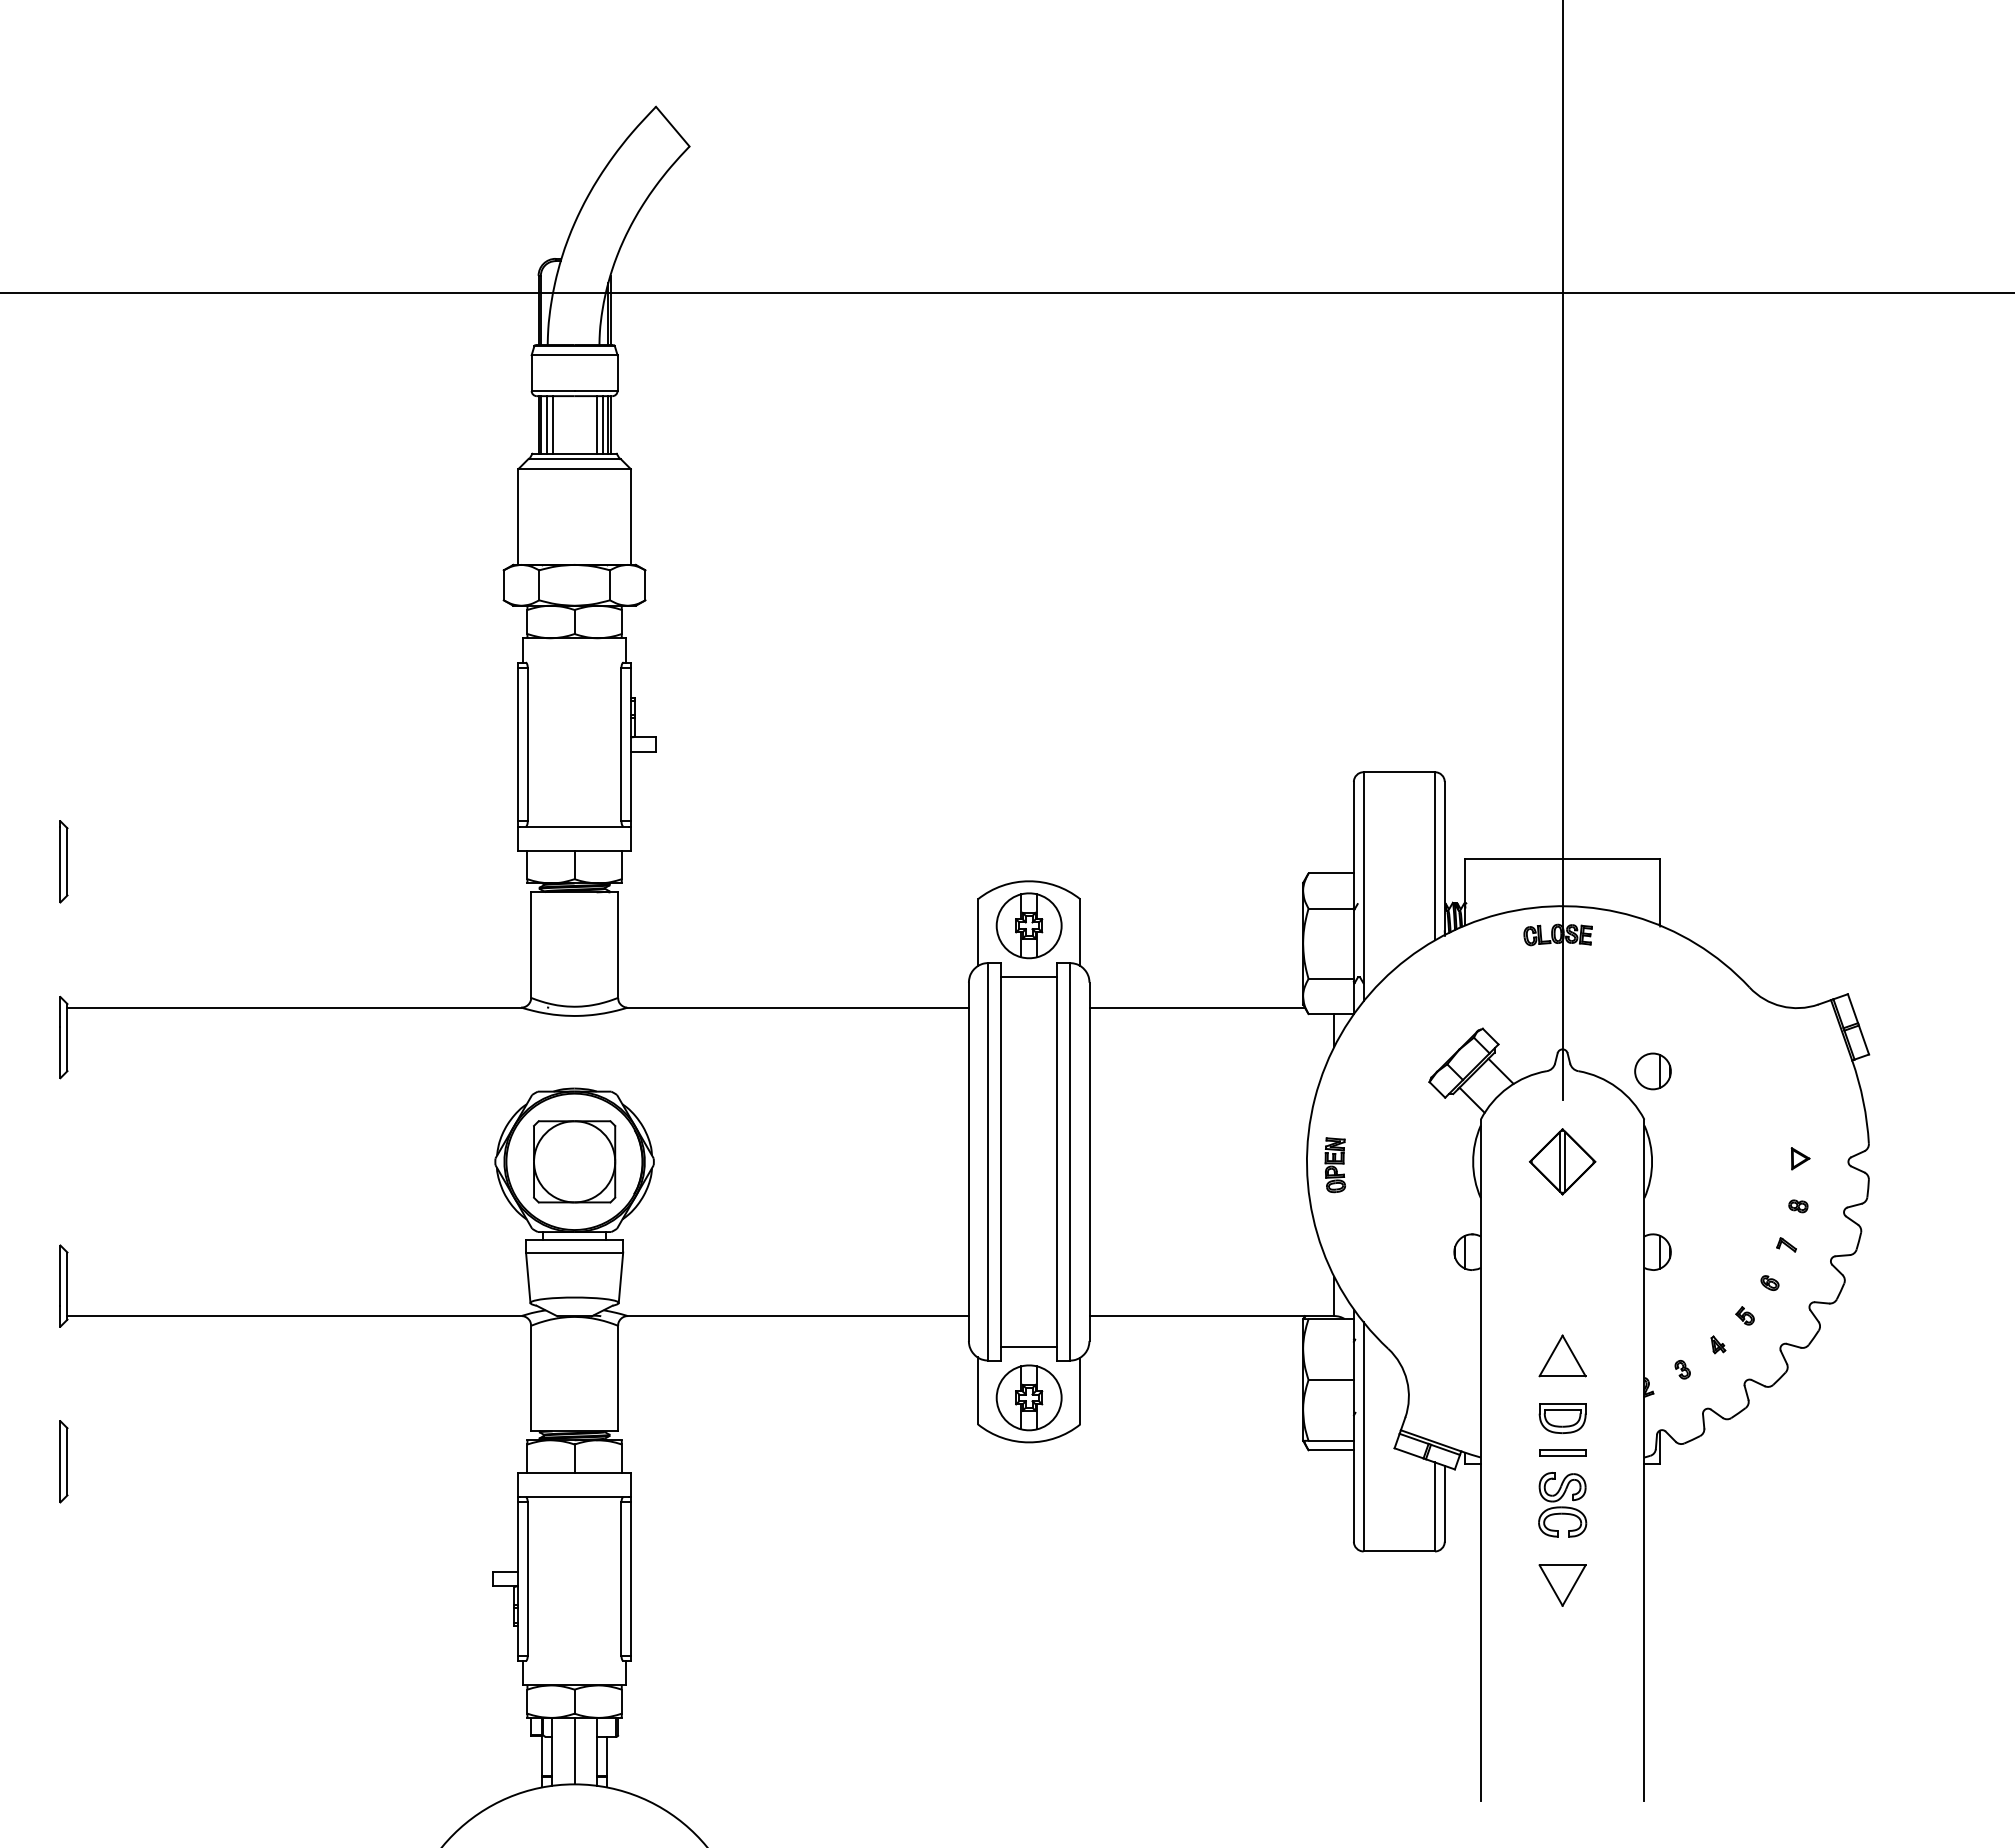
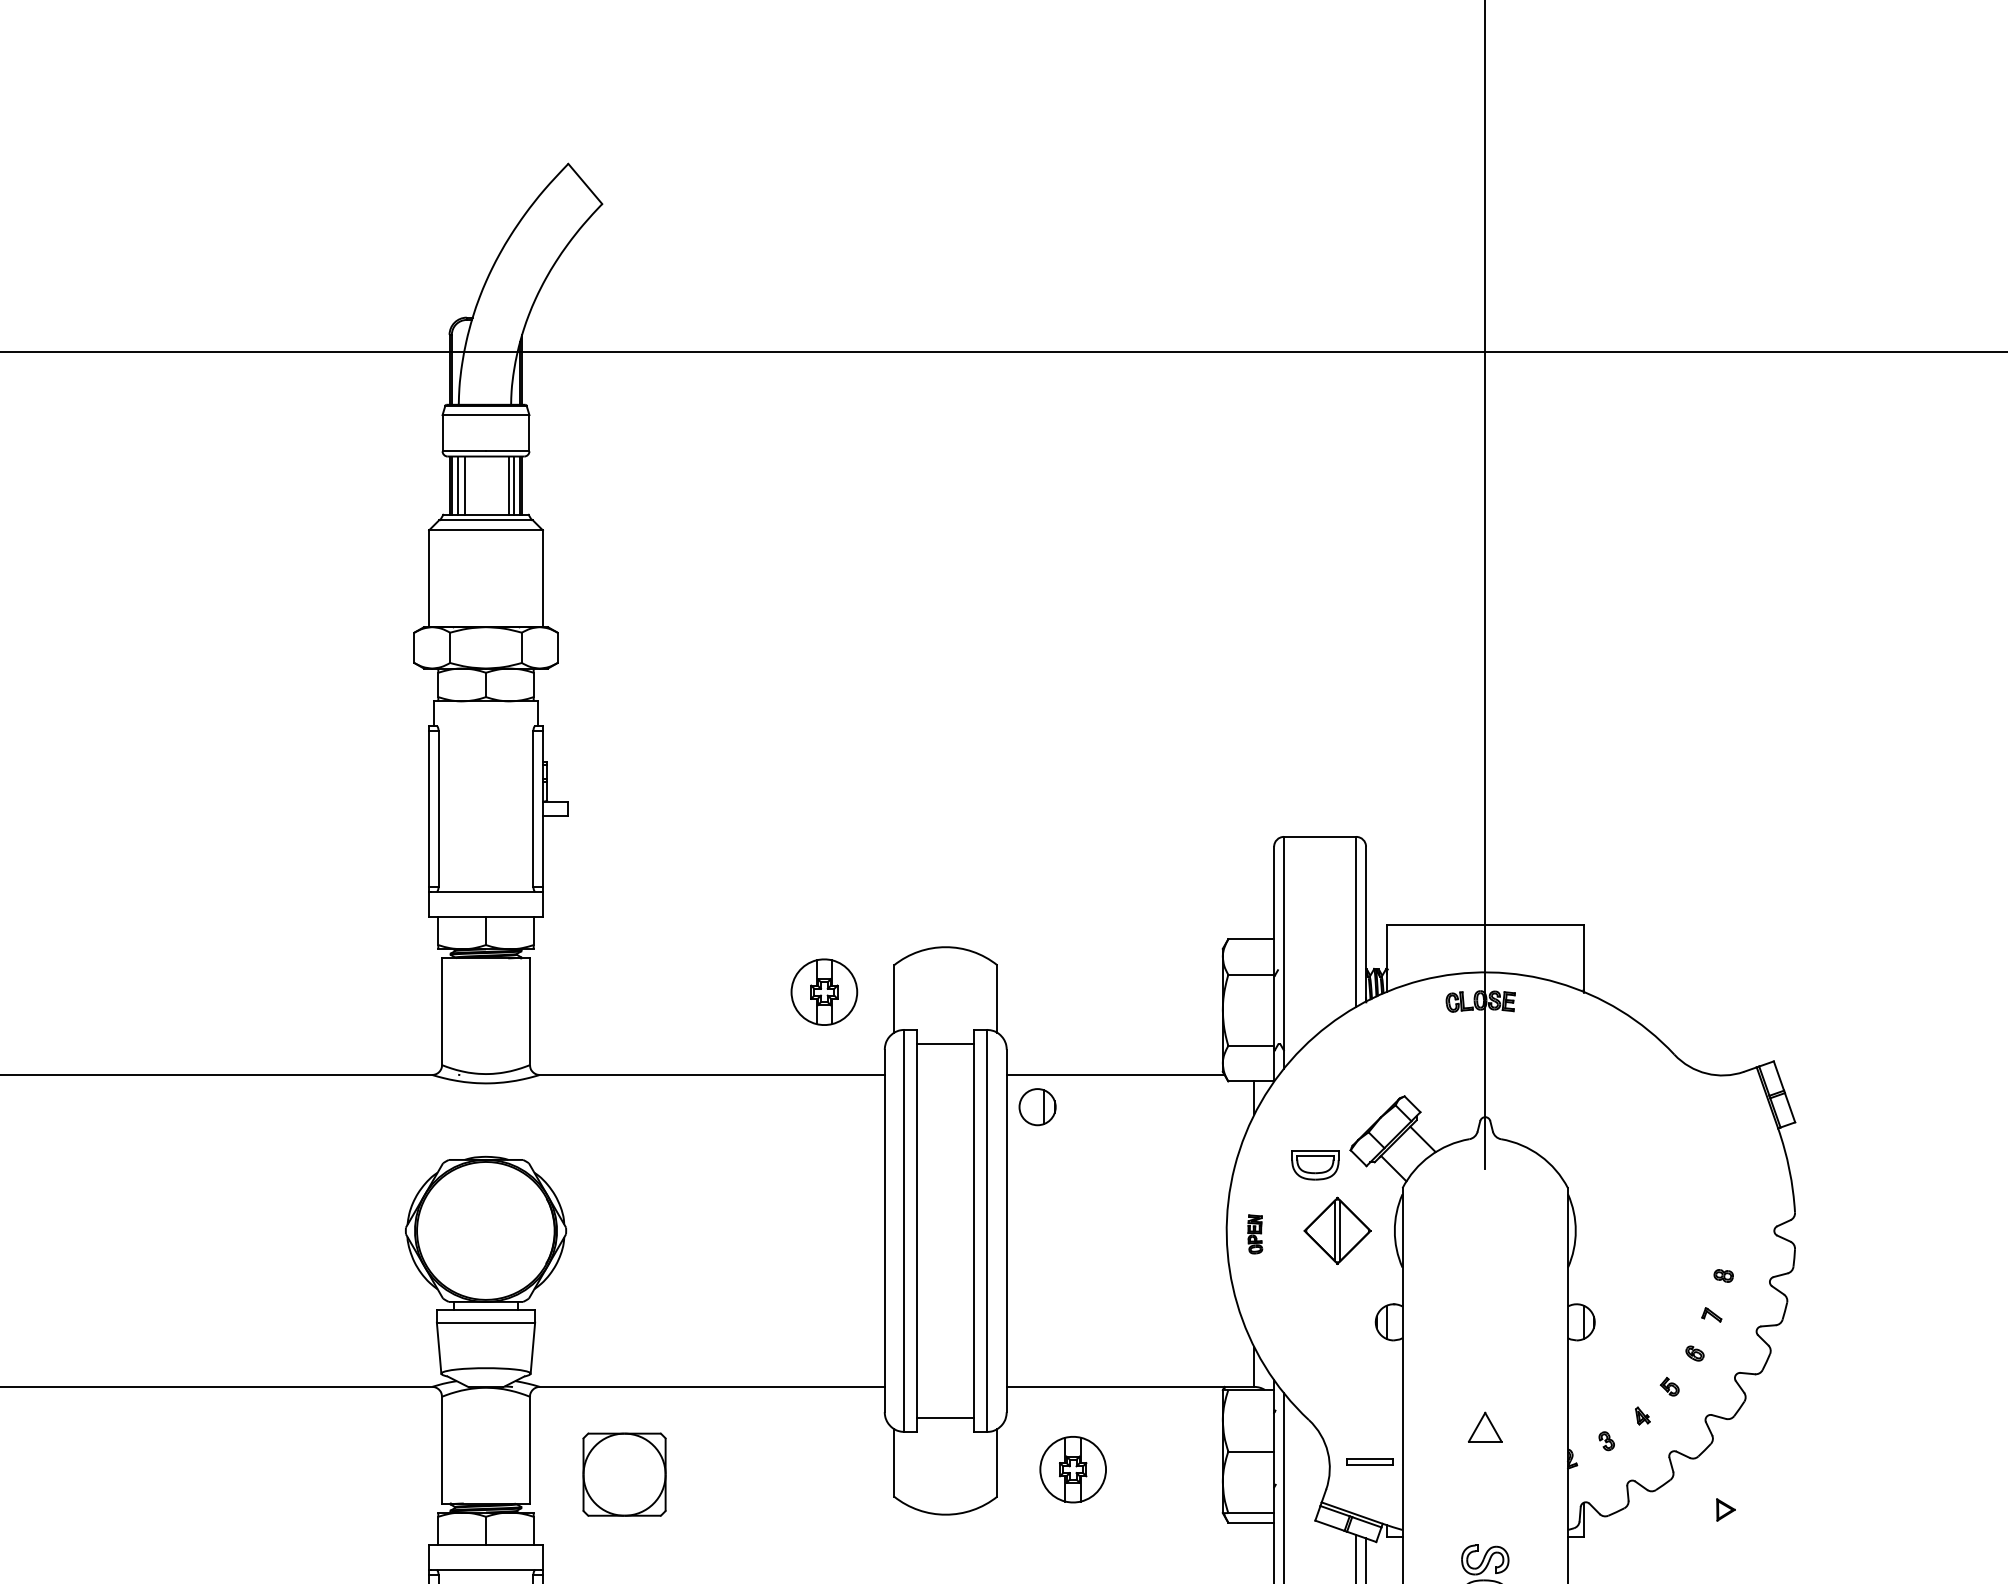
part: (1028, 925) -> (823, 991), moved
part: (1652, 1071) -> (1037, 1107), moved
part: (1800, 1158) -> (1725, 1509), moved
part: (574, 1161) -> (624, 1474), moved
part: (1562, 1161) -> (1337, 1230), moved
part: (1334, 1165) -> (1254, 1234), size x0.7
part: (1562, 1355) -> (1485, 1426), size x0.7
part: (1028, 1397) -> (1072, 1469), moved
part: (1562, 1418) -> (1315, 1164), moved
part: (1562, 1452) -> (1369, 1462), moved

